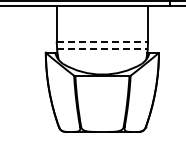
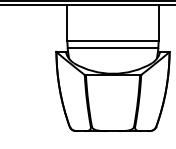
line: (102, 42) -> (113, 41), dashed -> solid
line: (102, 49) -> (113, 48), dashed -> solid

